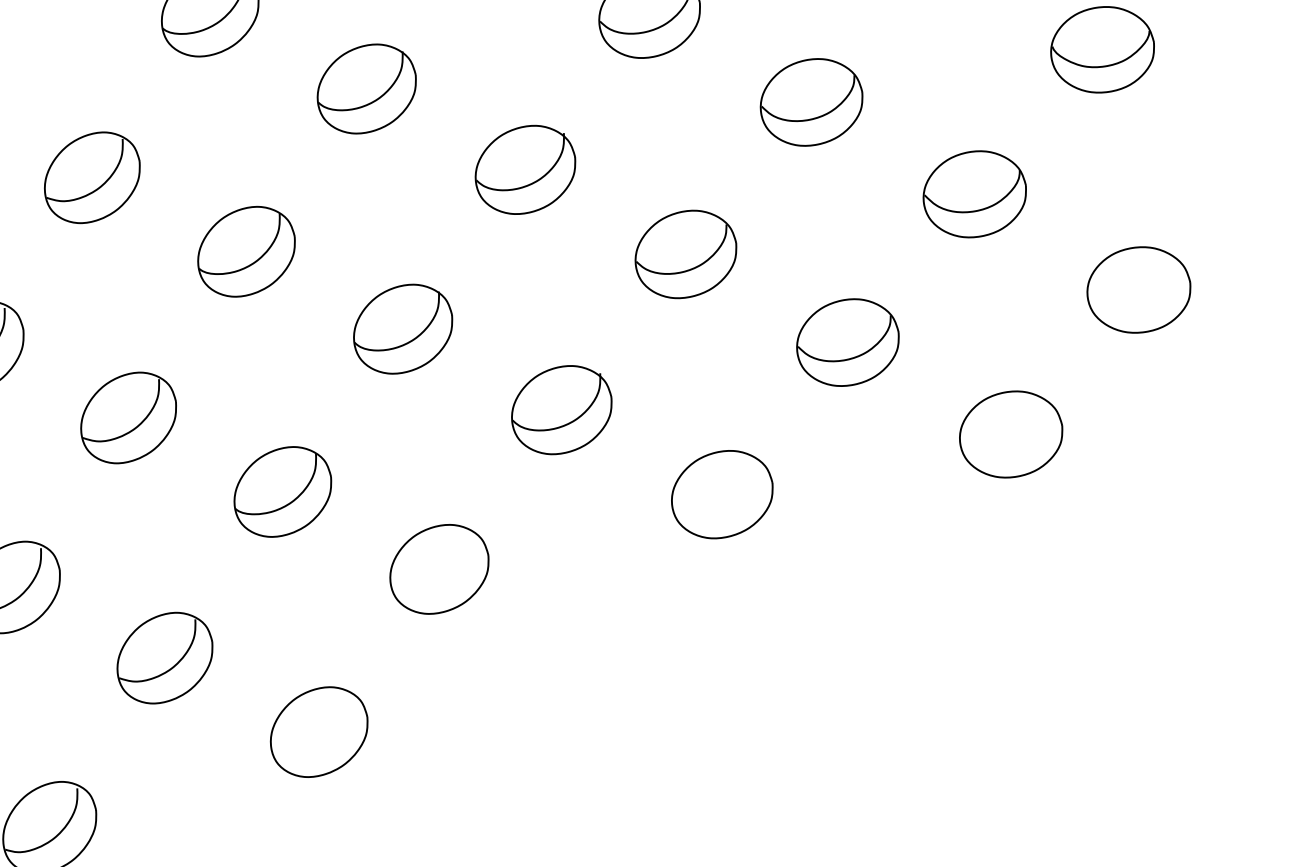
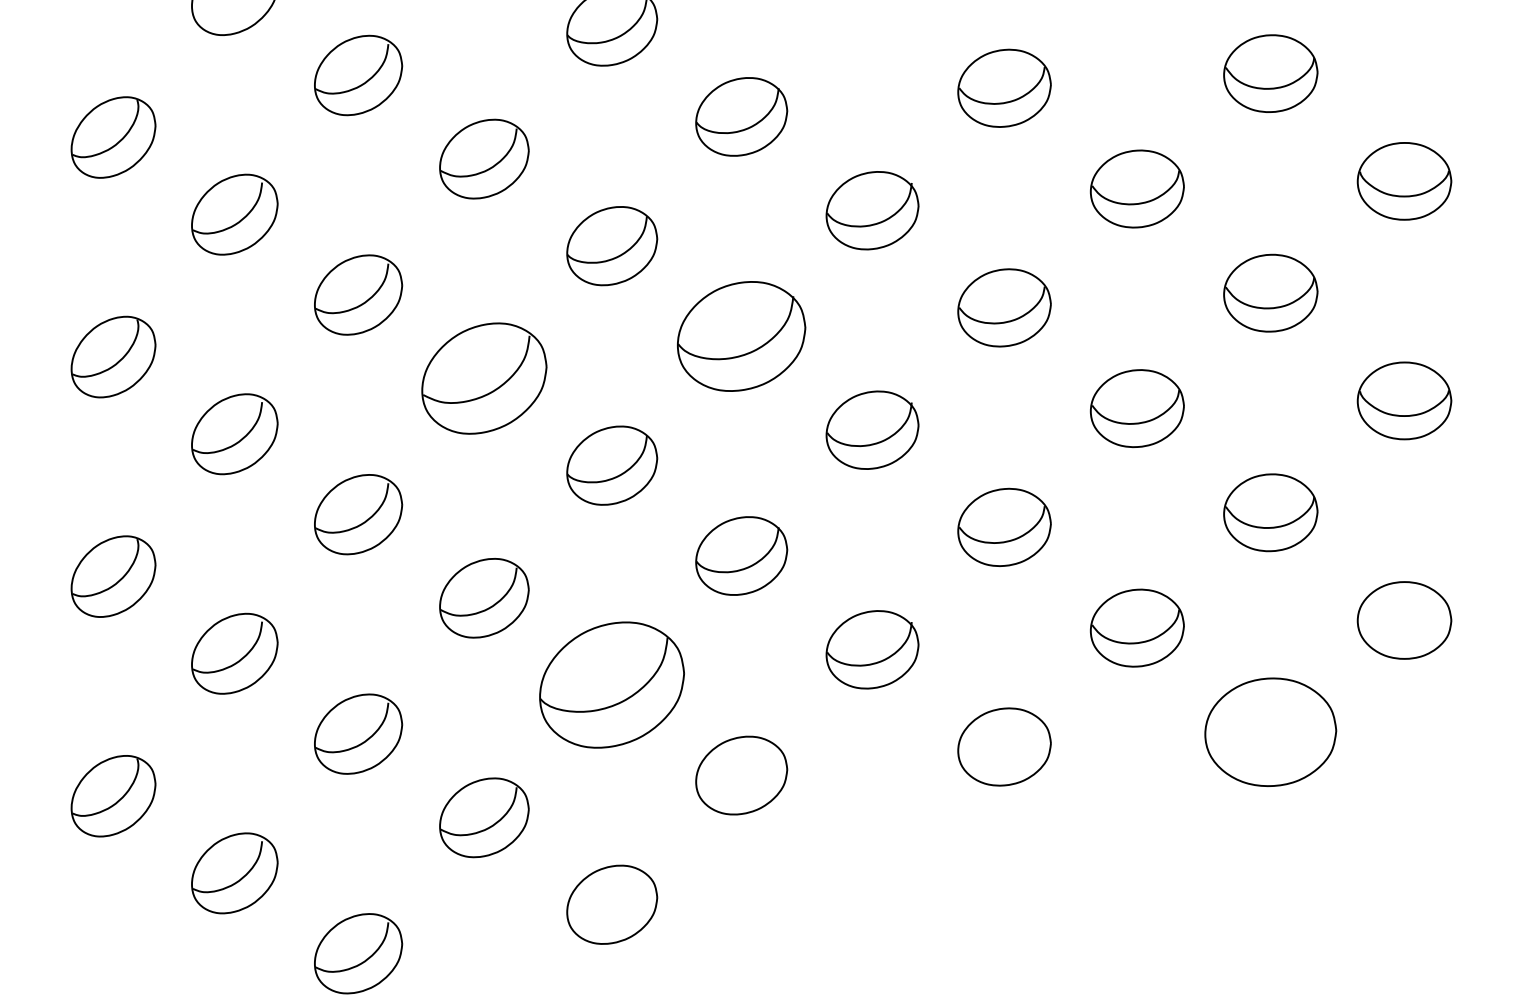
part: (366, 89) -> (741, 336), size x1.4
part: (92, 177) -> (484, 378), size x1.4
part: (1010, 434) -> (1270, 732), size x1.4
part: (283, 492) -> (612, 685), size x1.6

